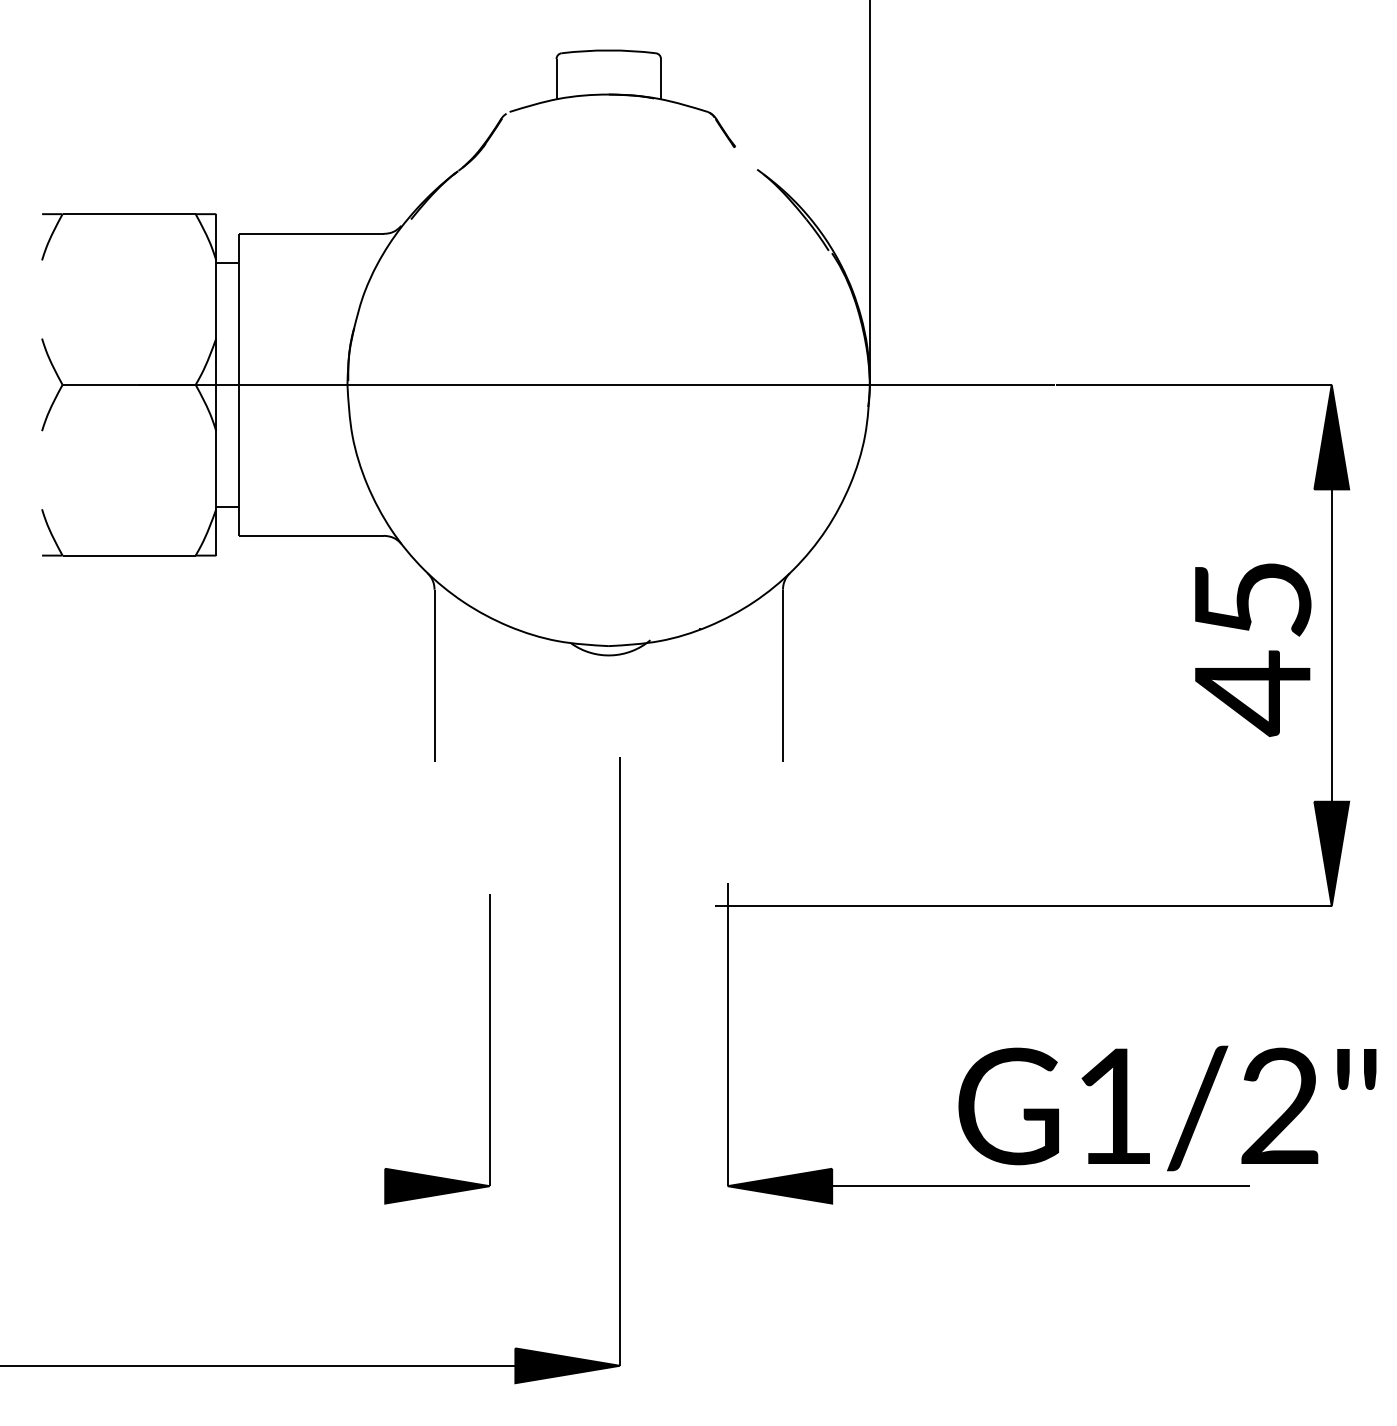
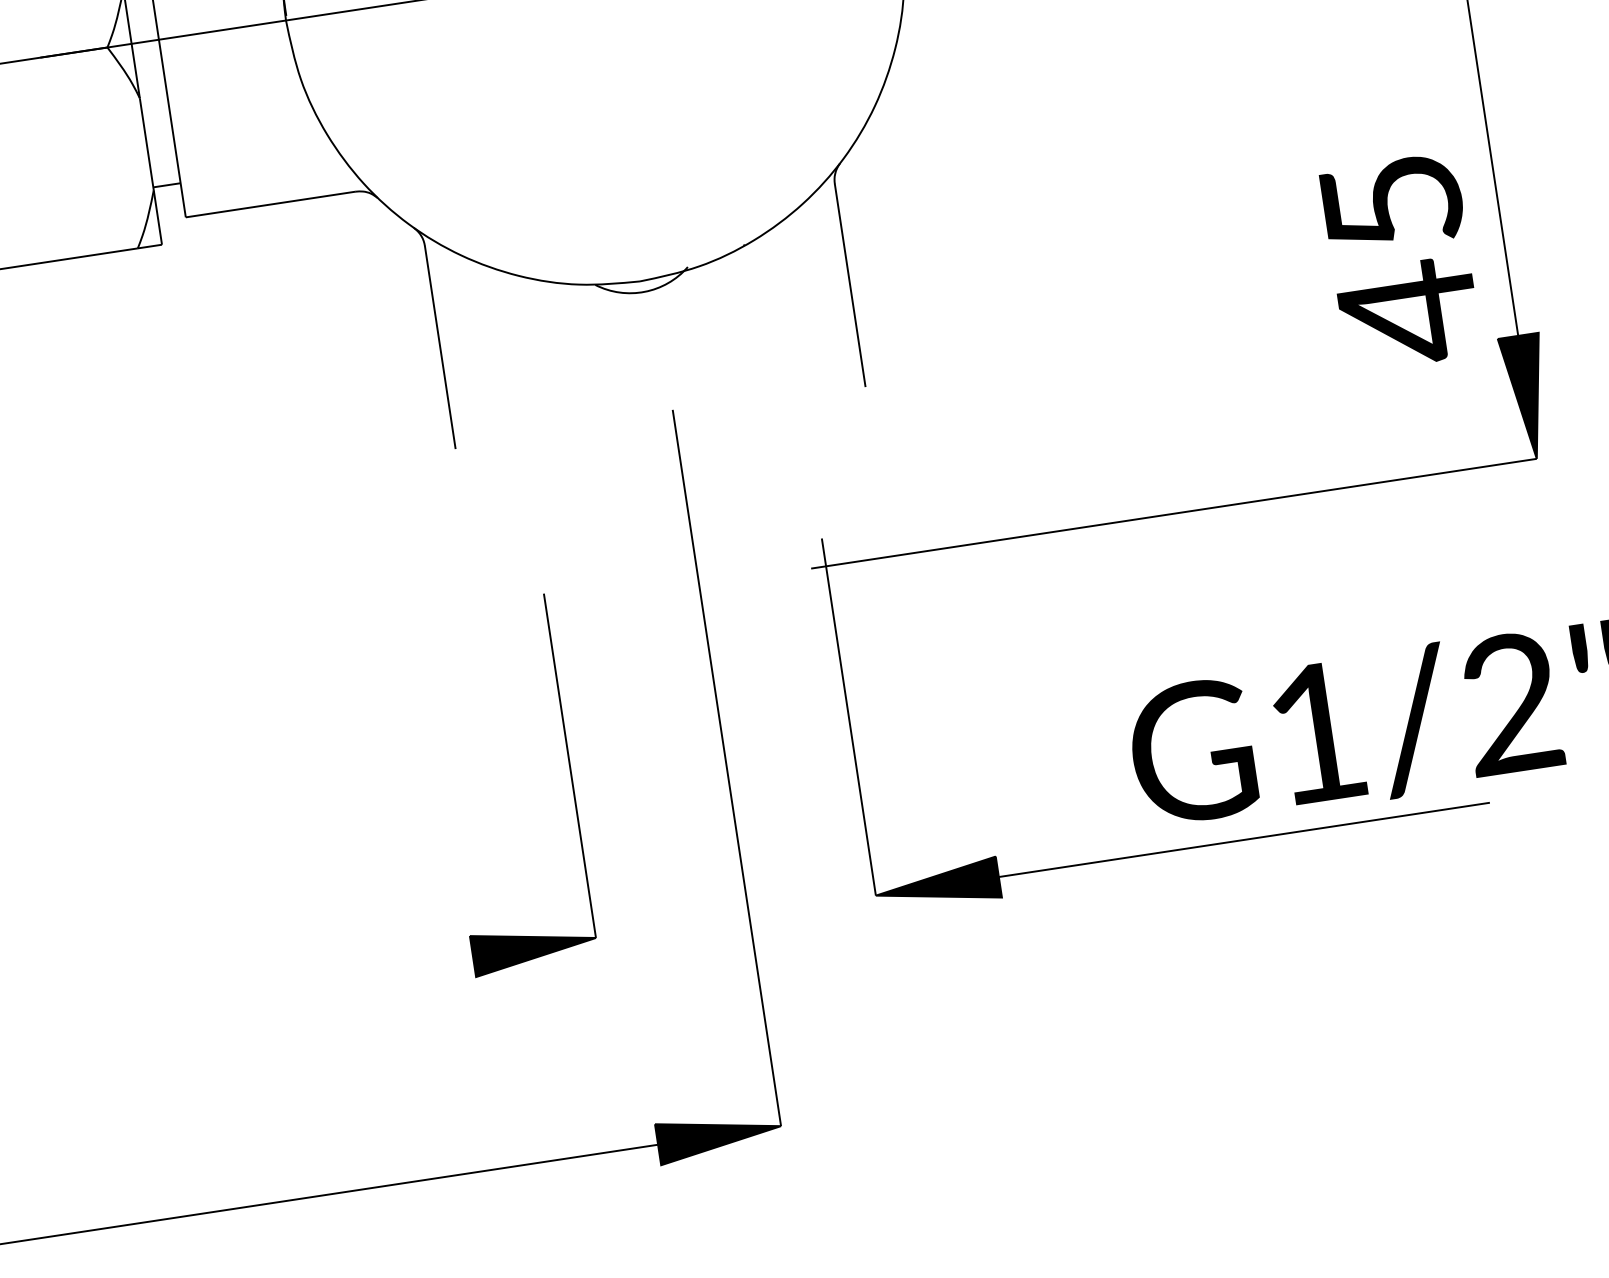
text: (1253, 649) -> (1401, 261), moved

